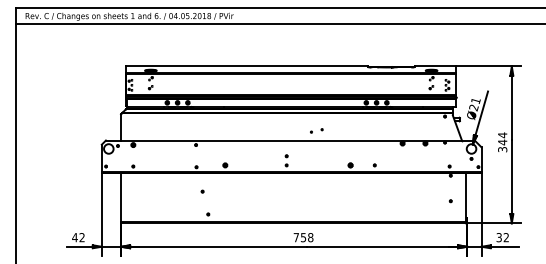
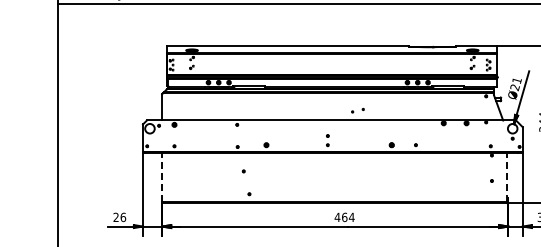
line: (121, 197) -> (162, 177), solid -> dashed
line: (465, 197) -> (506, 177), solid -> dashed
text: (78, 237) -> (119, 217), 42 -> 26
text: (303, 237) -> (344, 217), 758 -> 464

